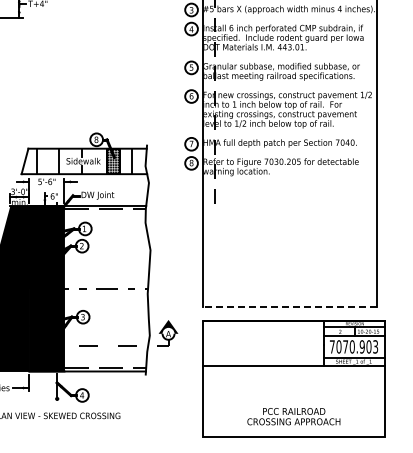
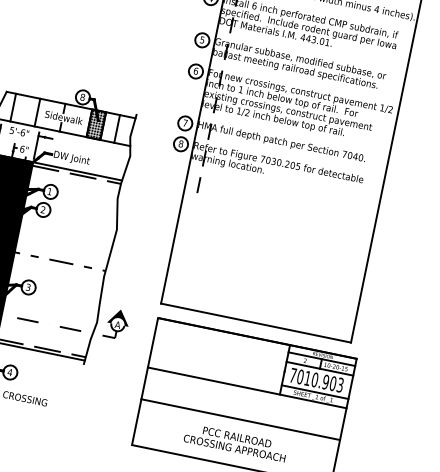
line: (289, 307) -> (255, 323), dashed -> solid
text: (345, 346) -> (307, 378), 7070.903 -> 7010.903
line: (293, 395) -> (240, 419), added

